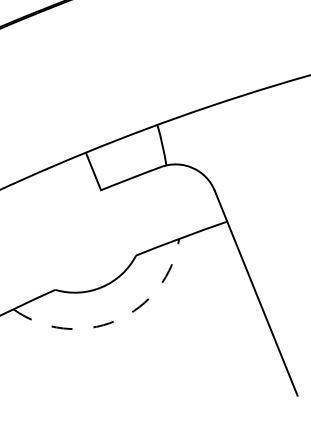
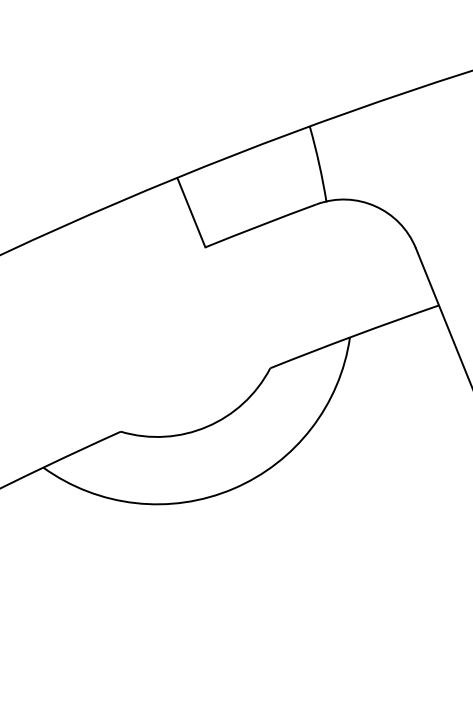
arc: (116, 320) -> (234, 488), dashed -> solid

